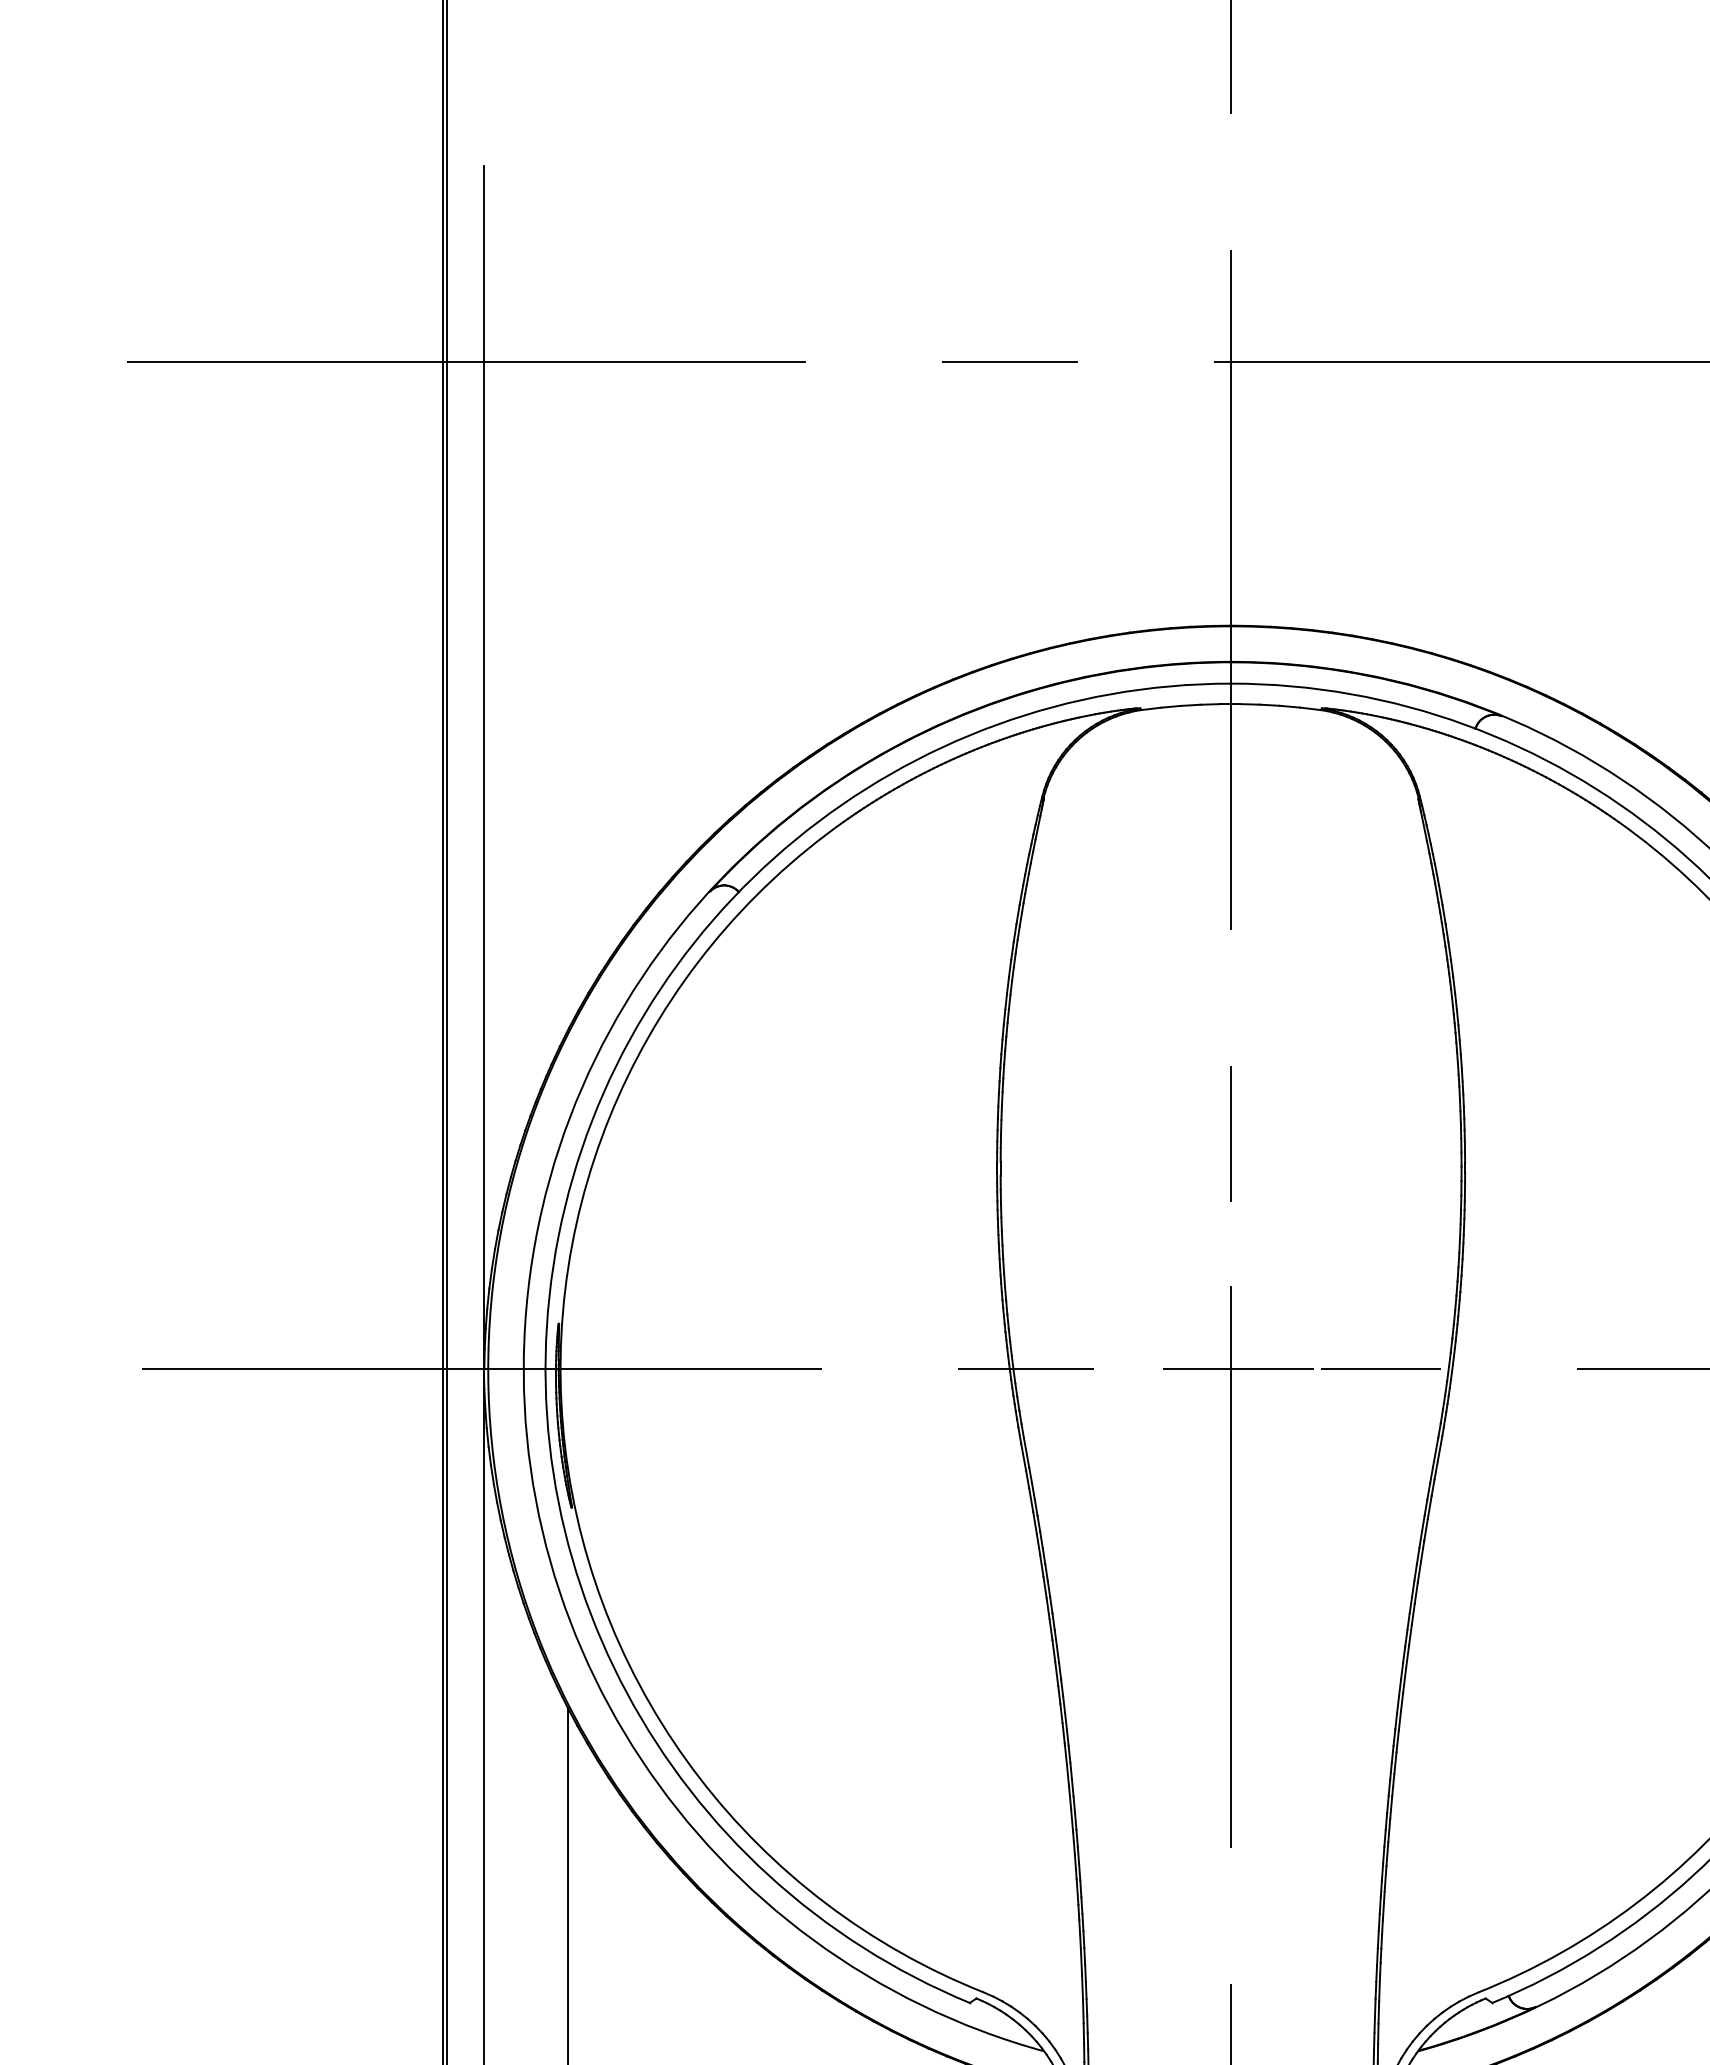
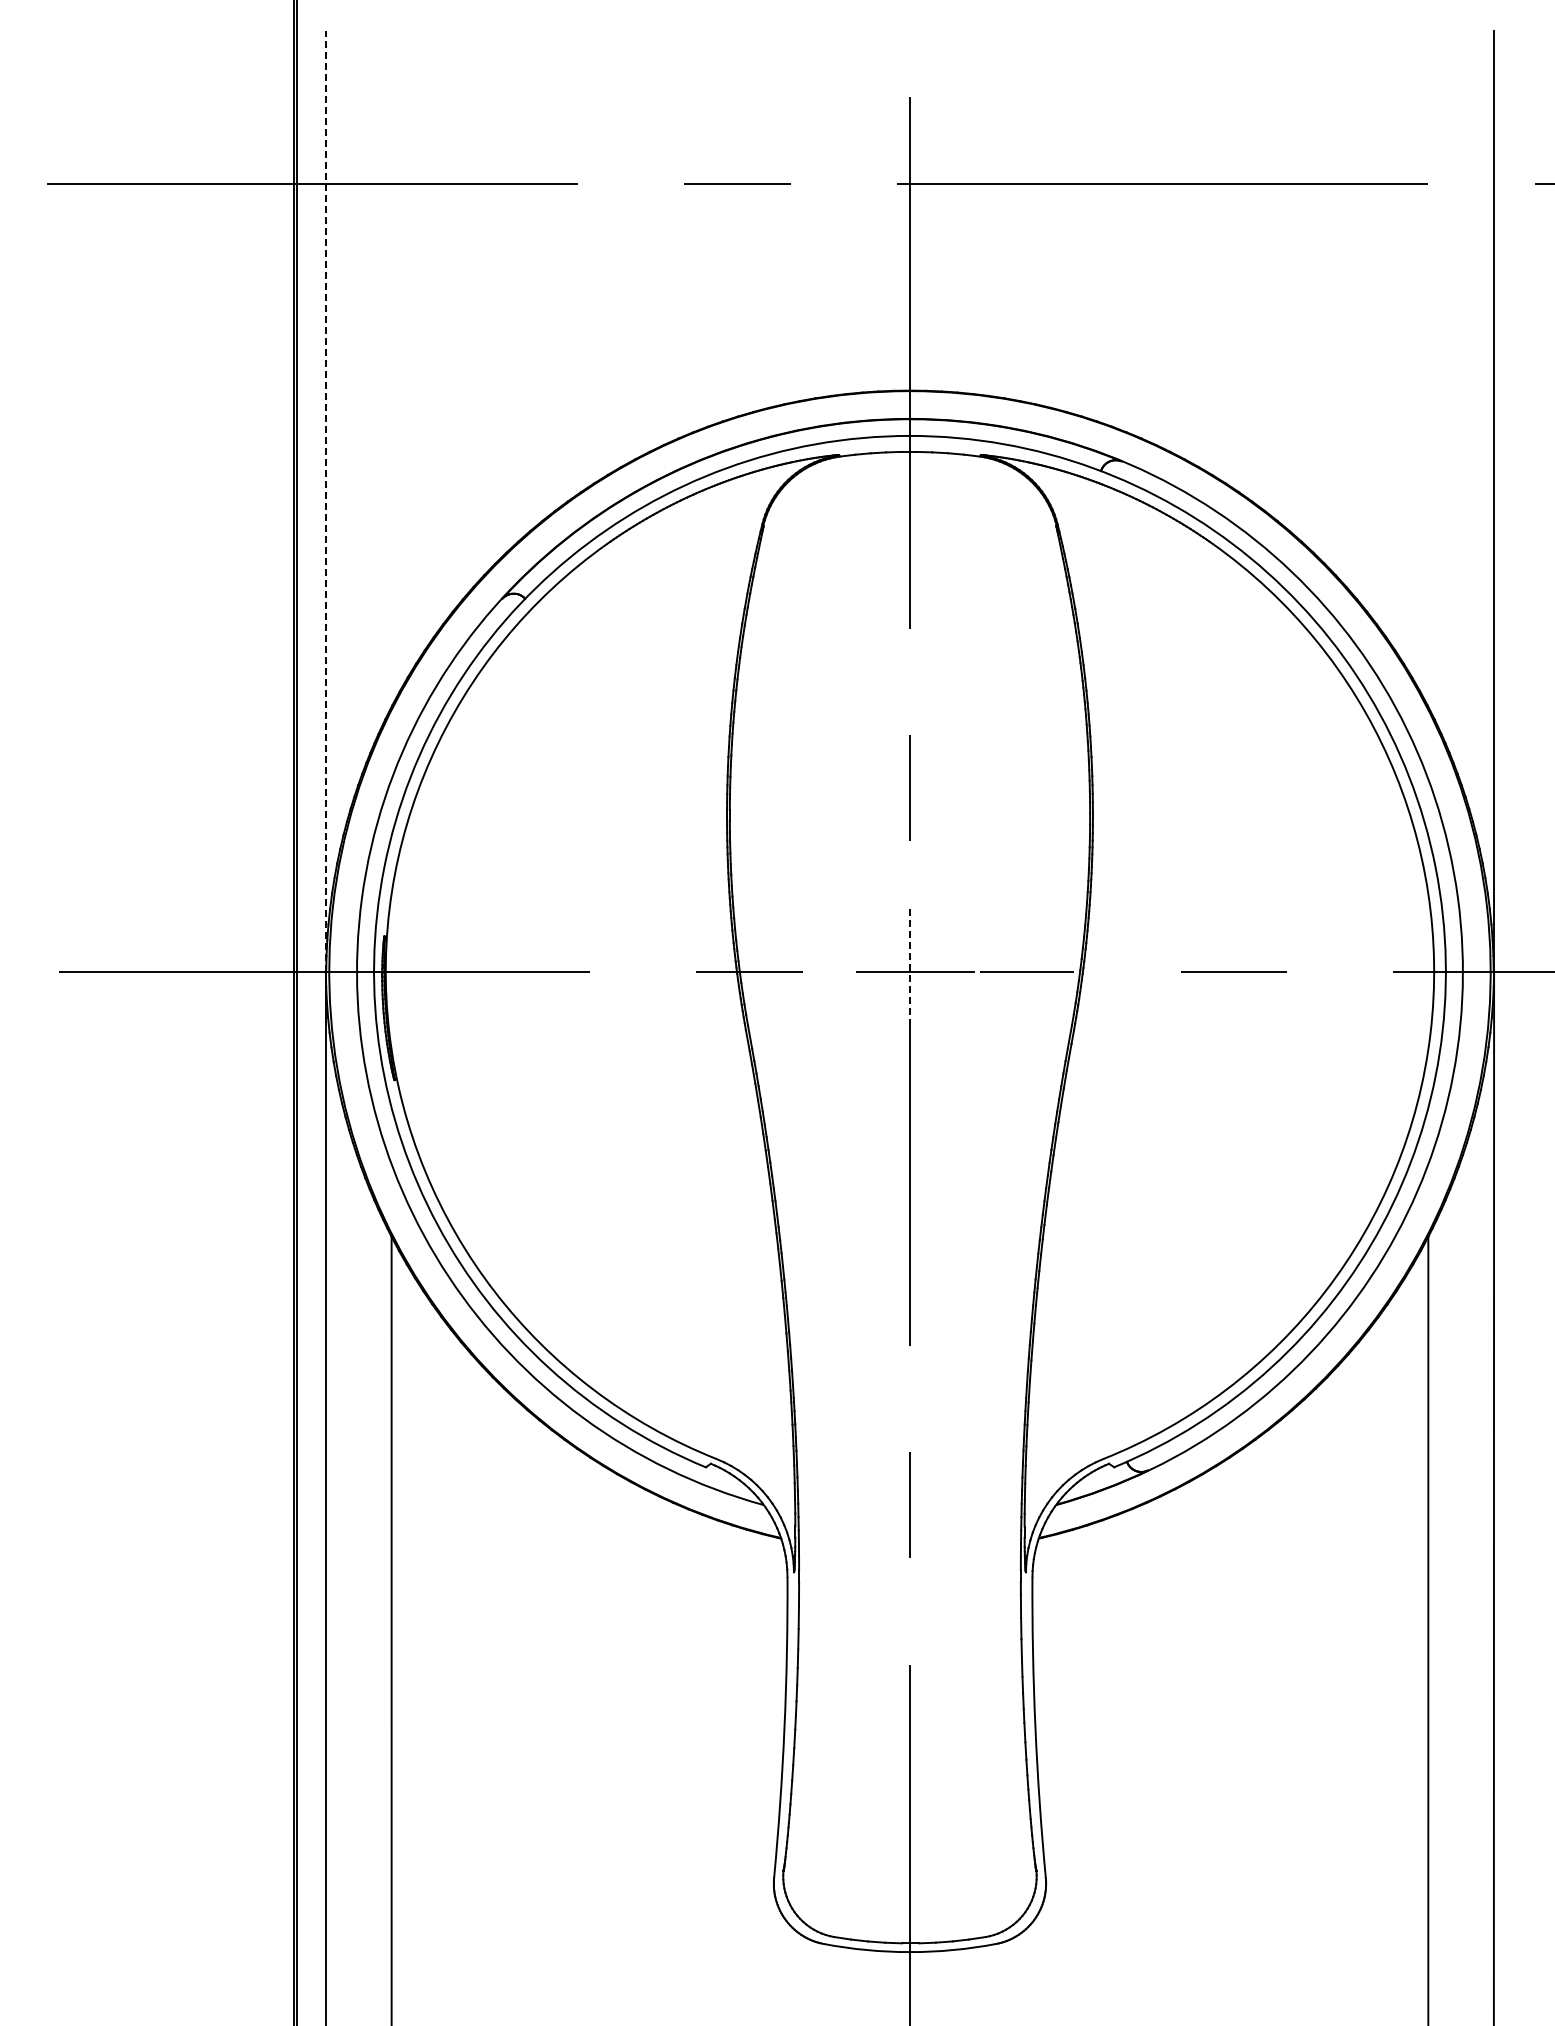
line: (484, 766) -> (326, 500), solid -> dashed
line: (1230, 1362) -> (909, 966), solid -> dashed

